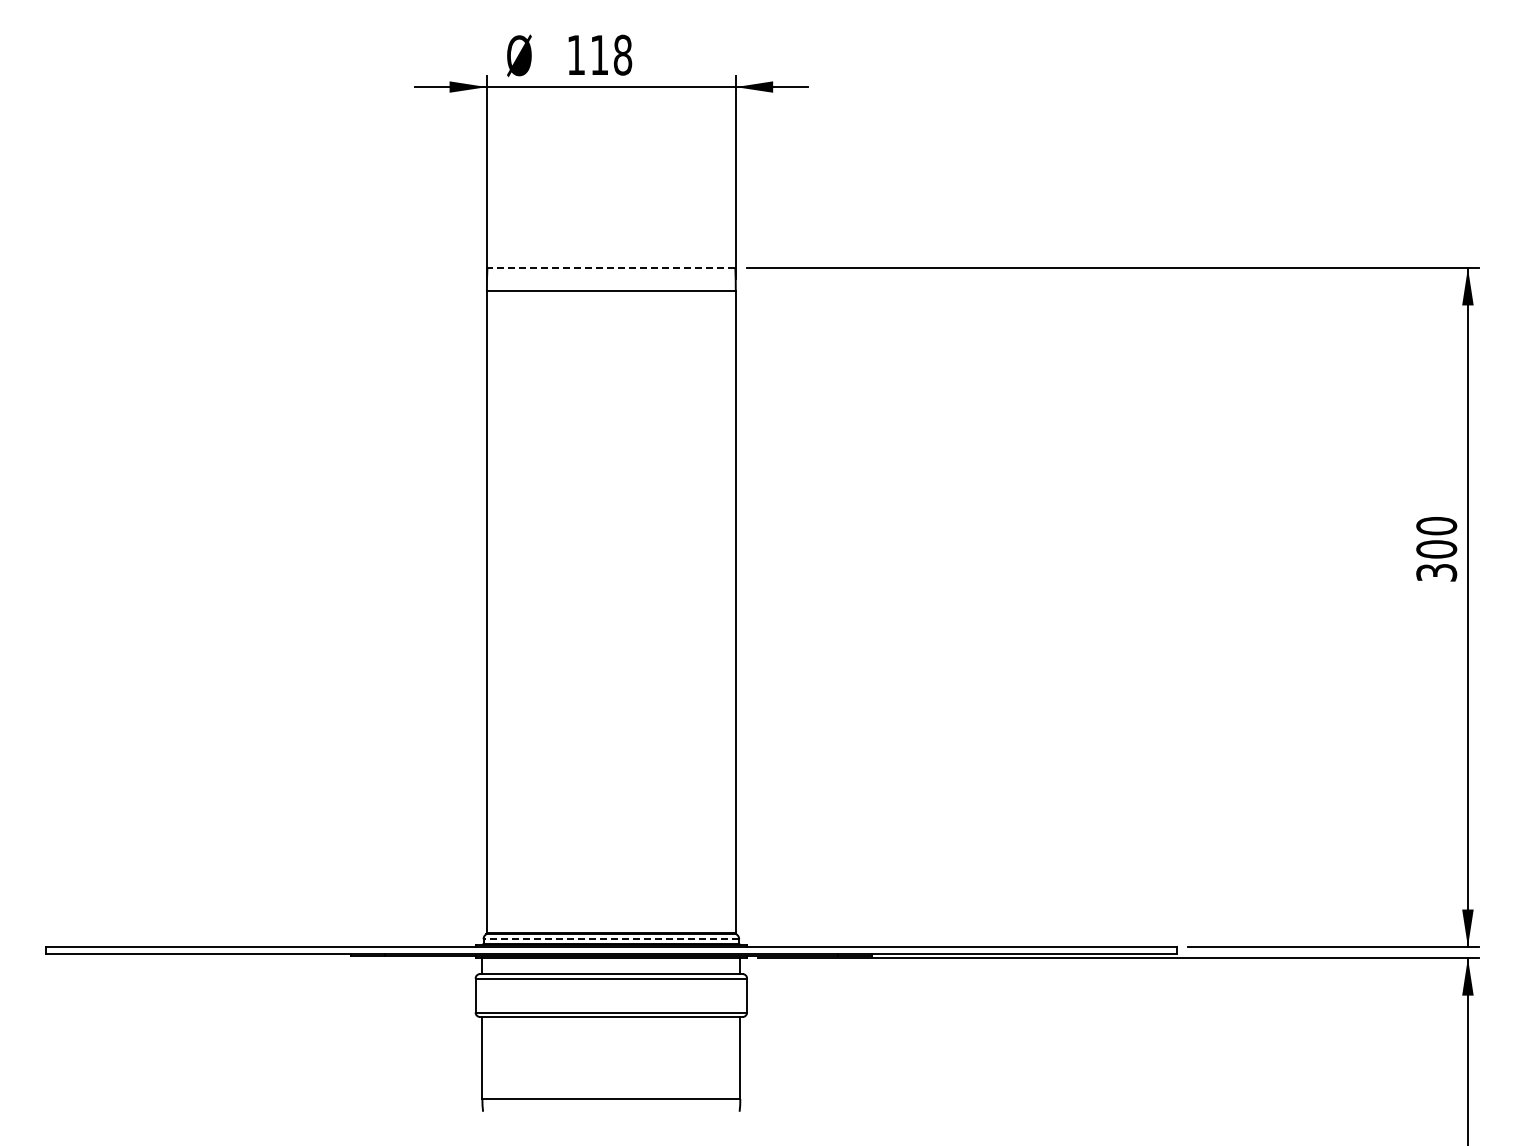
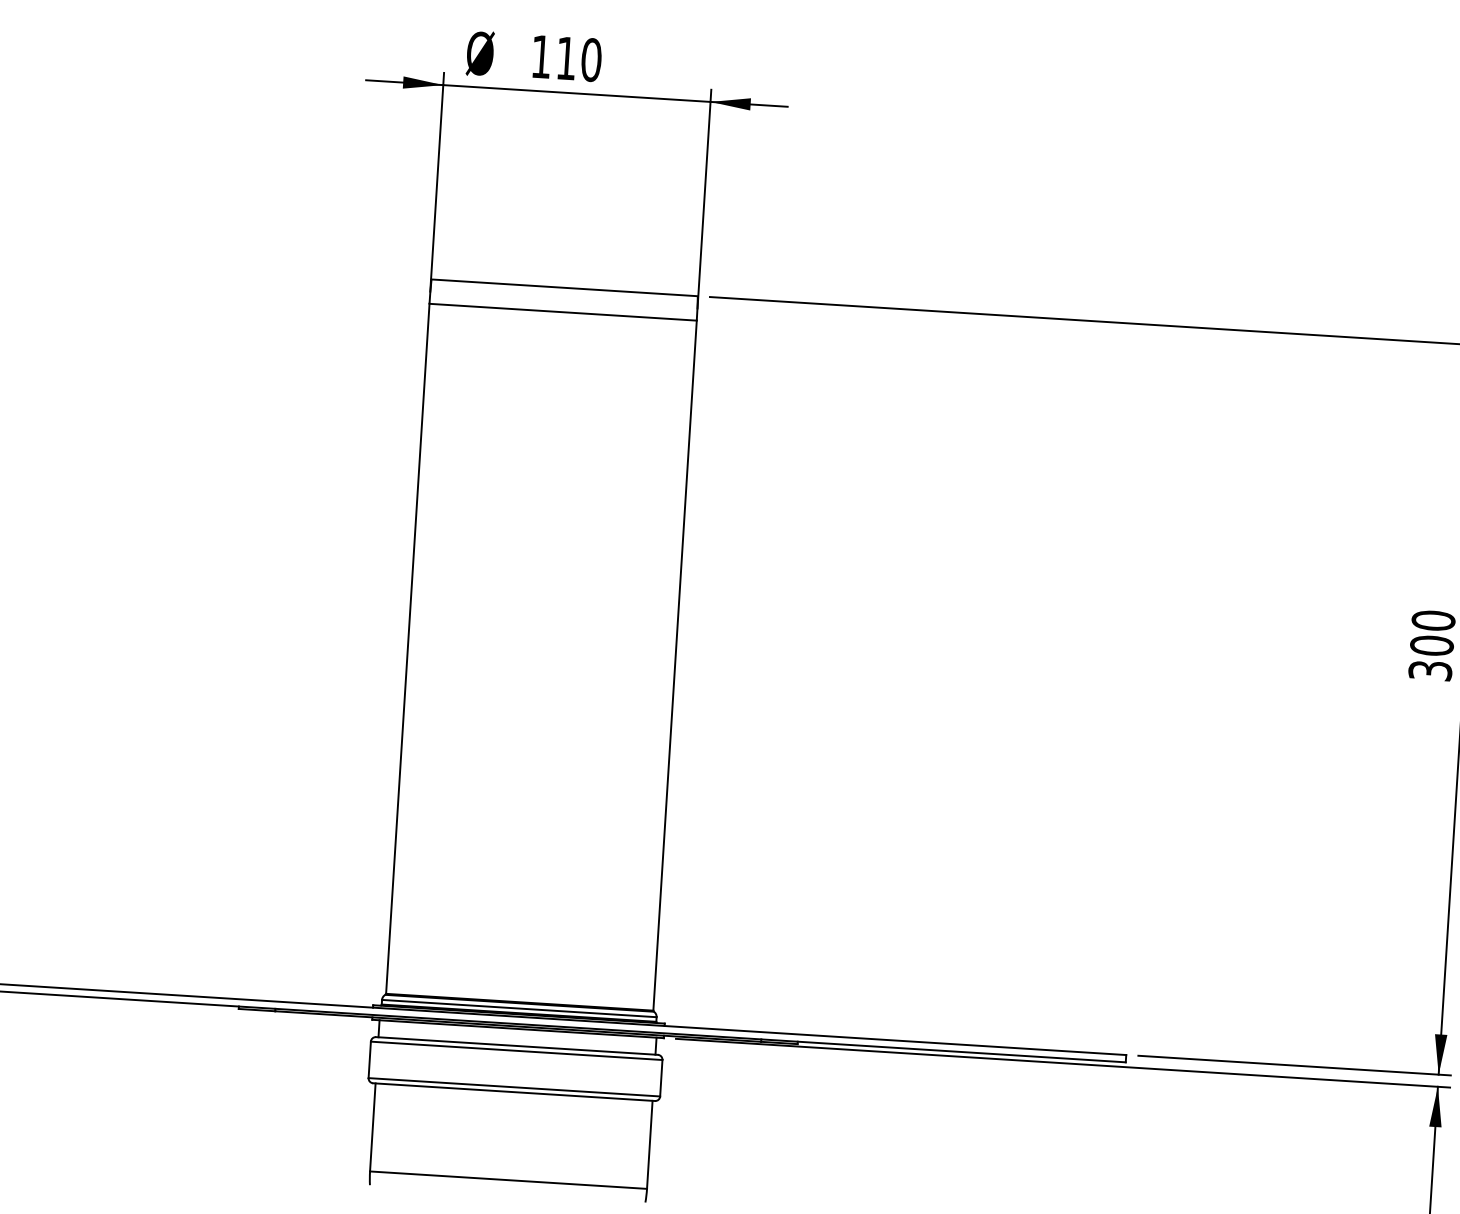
text: (622, 55) -> (591, 60), 118 -> 110
line: (611, 268) -> (564, 288), dashed -> solid
line: (611, 939) -> (519, 1008), dashed -> solid

